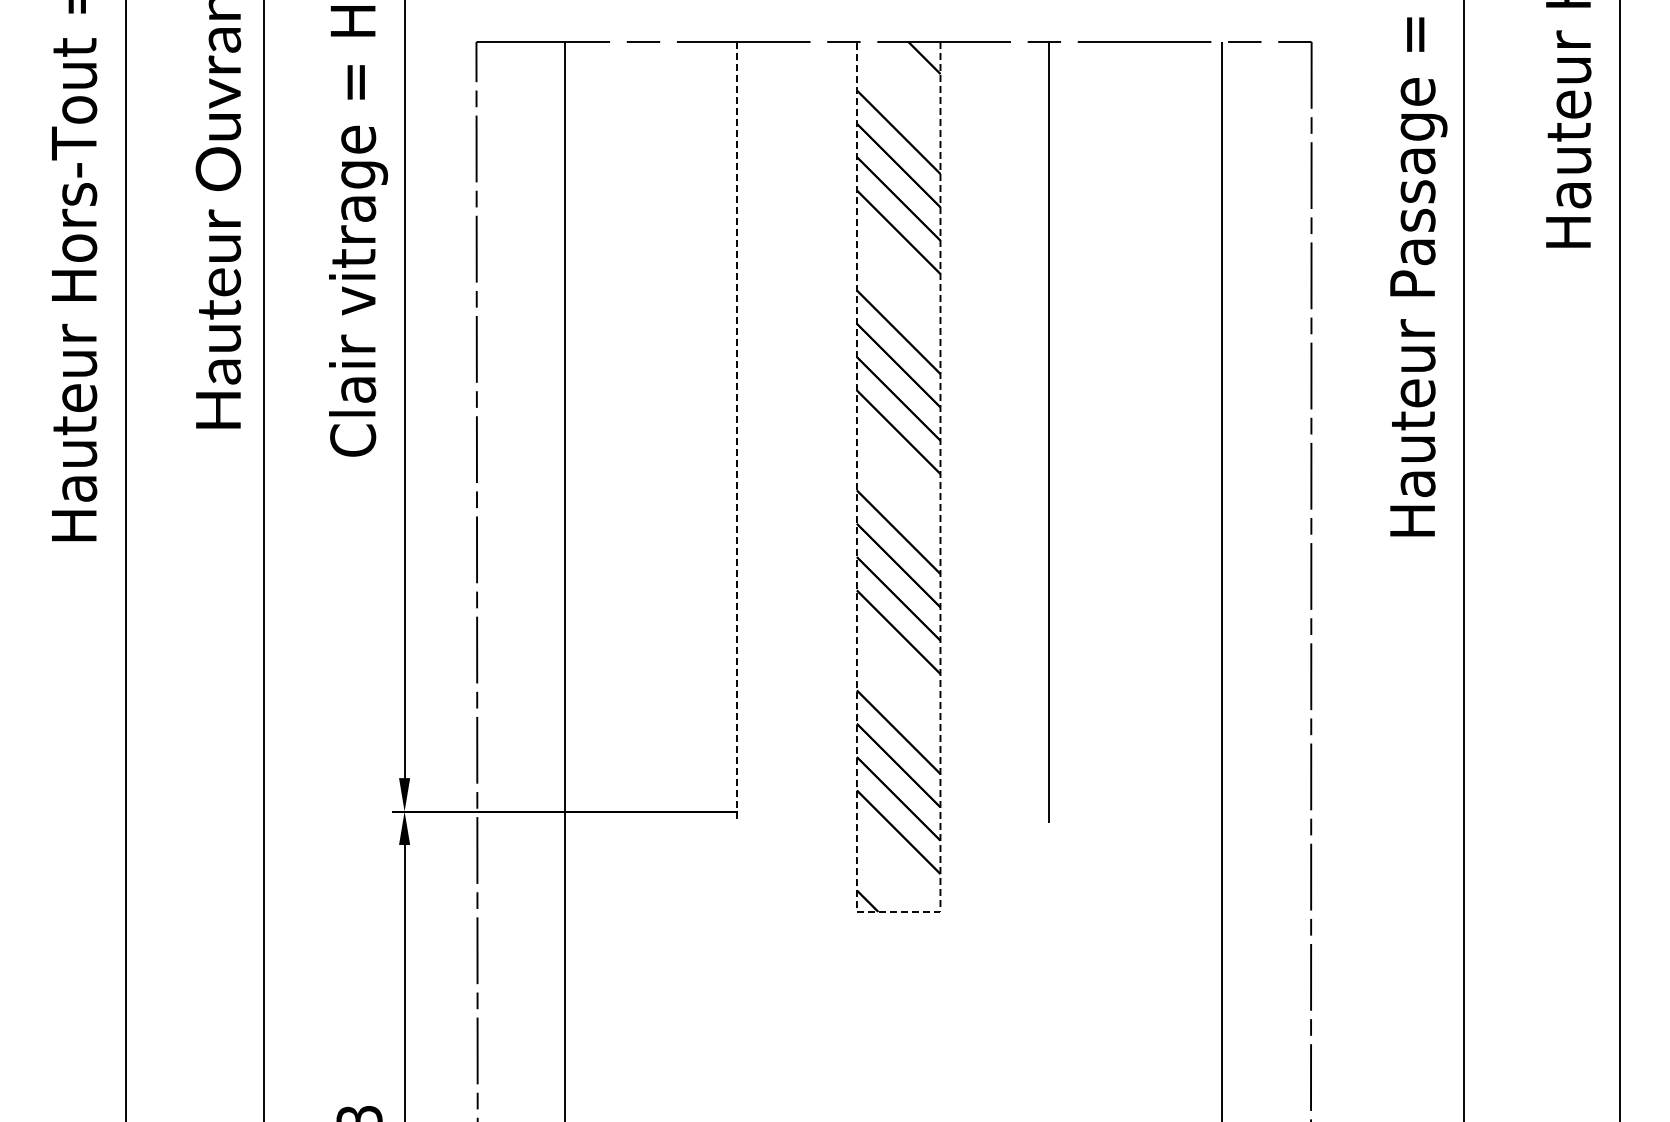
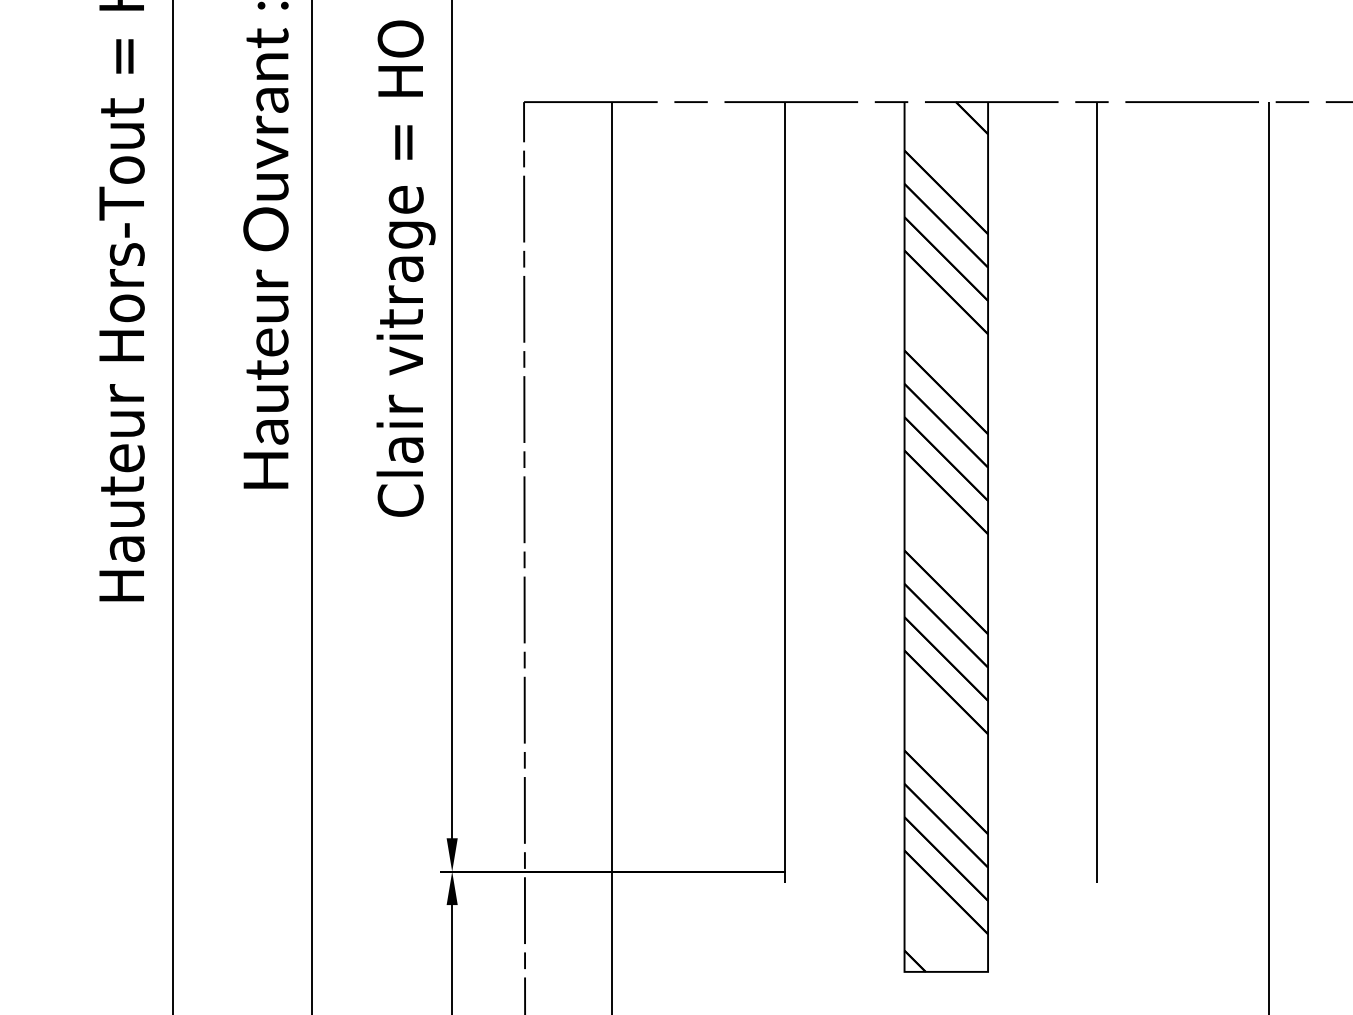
line: (737, 432) -> (785, 492), dashed -> solid
line: (898, 911) -> (946, 971), dashed -> solid

